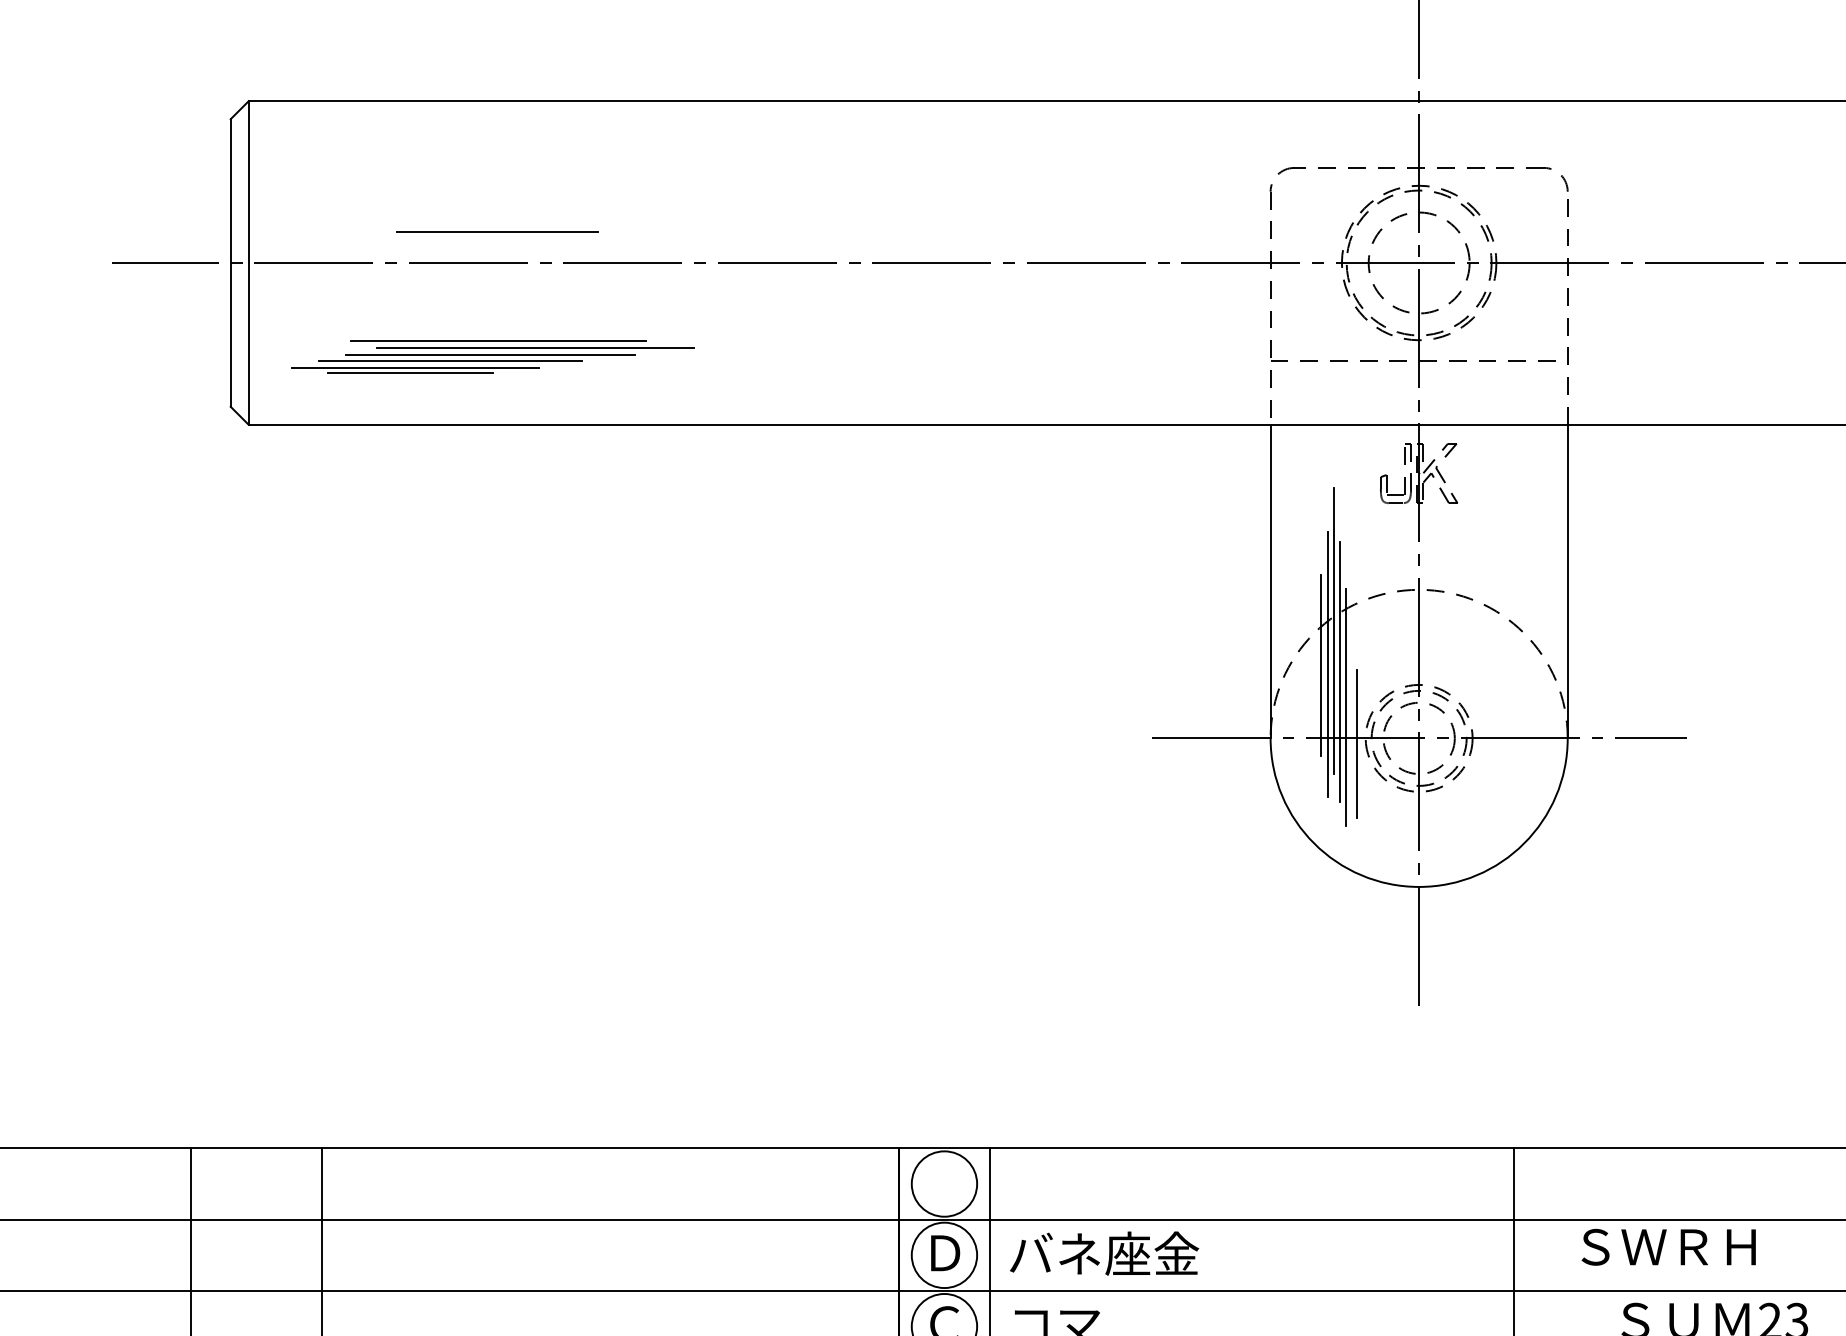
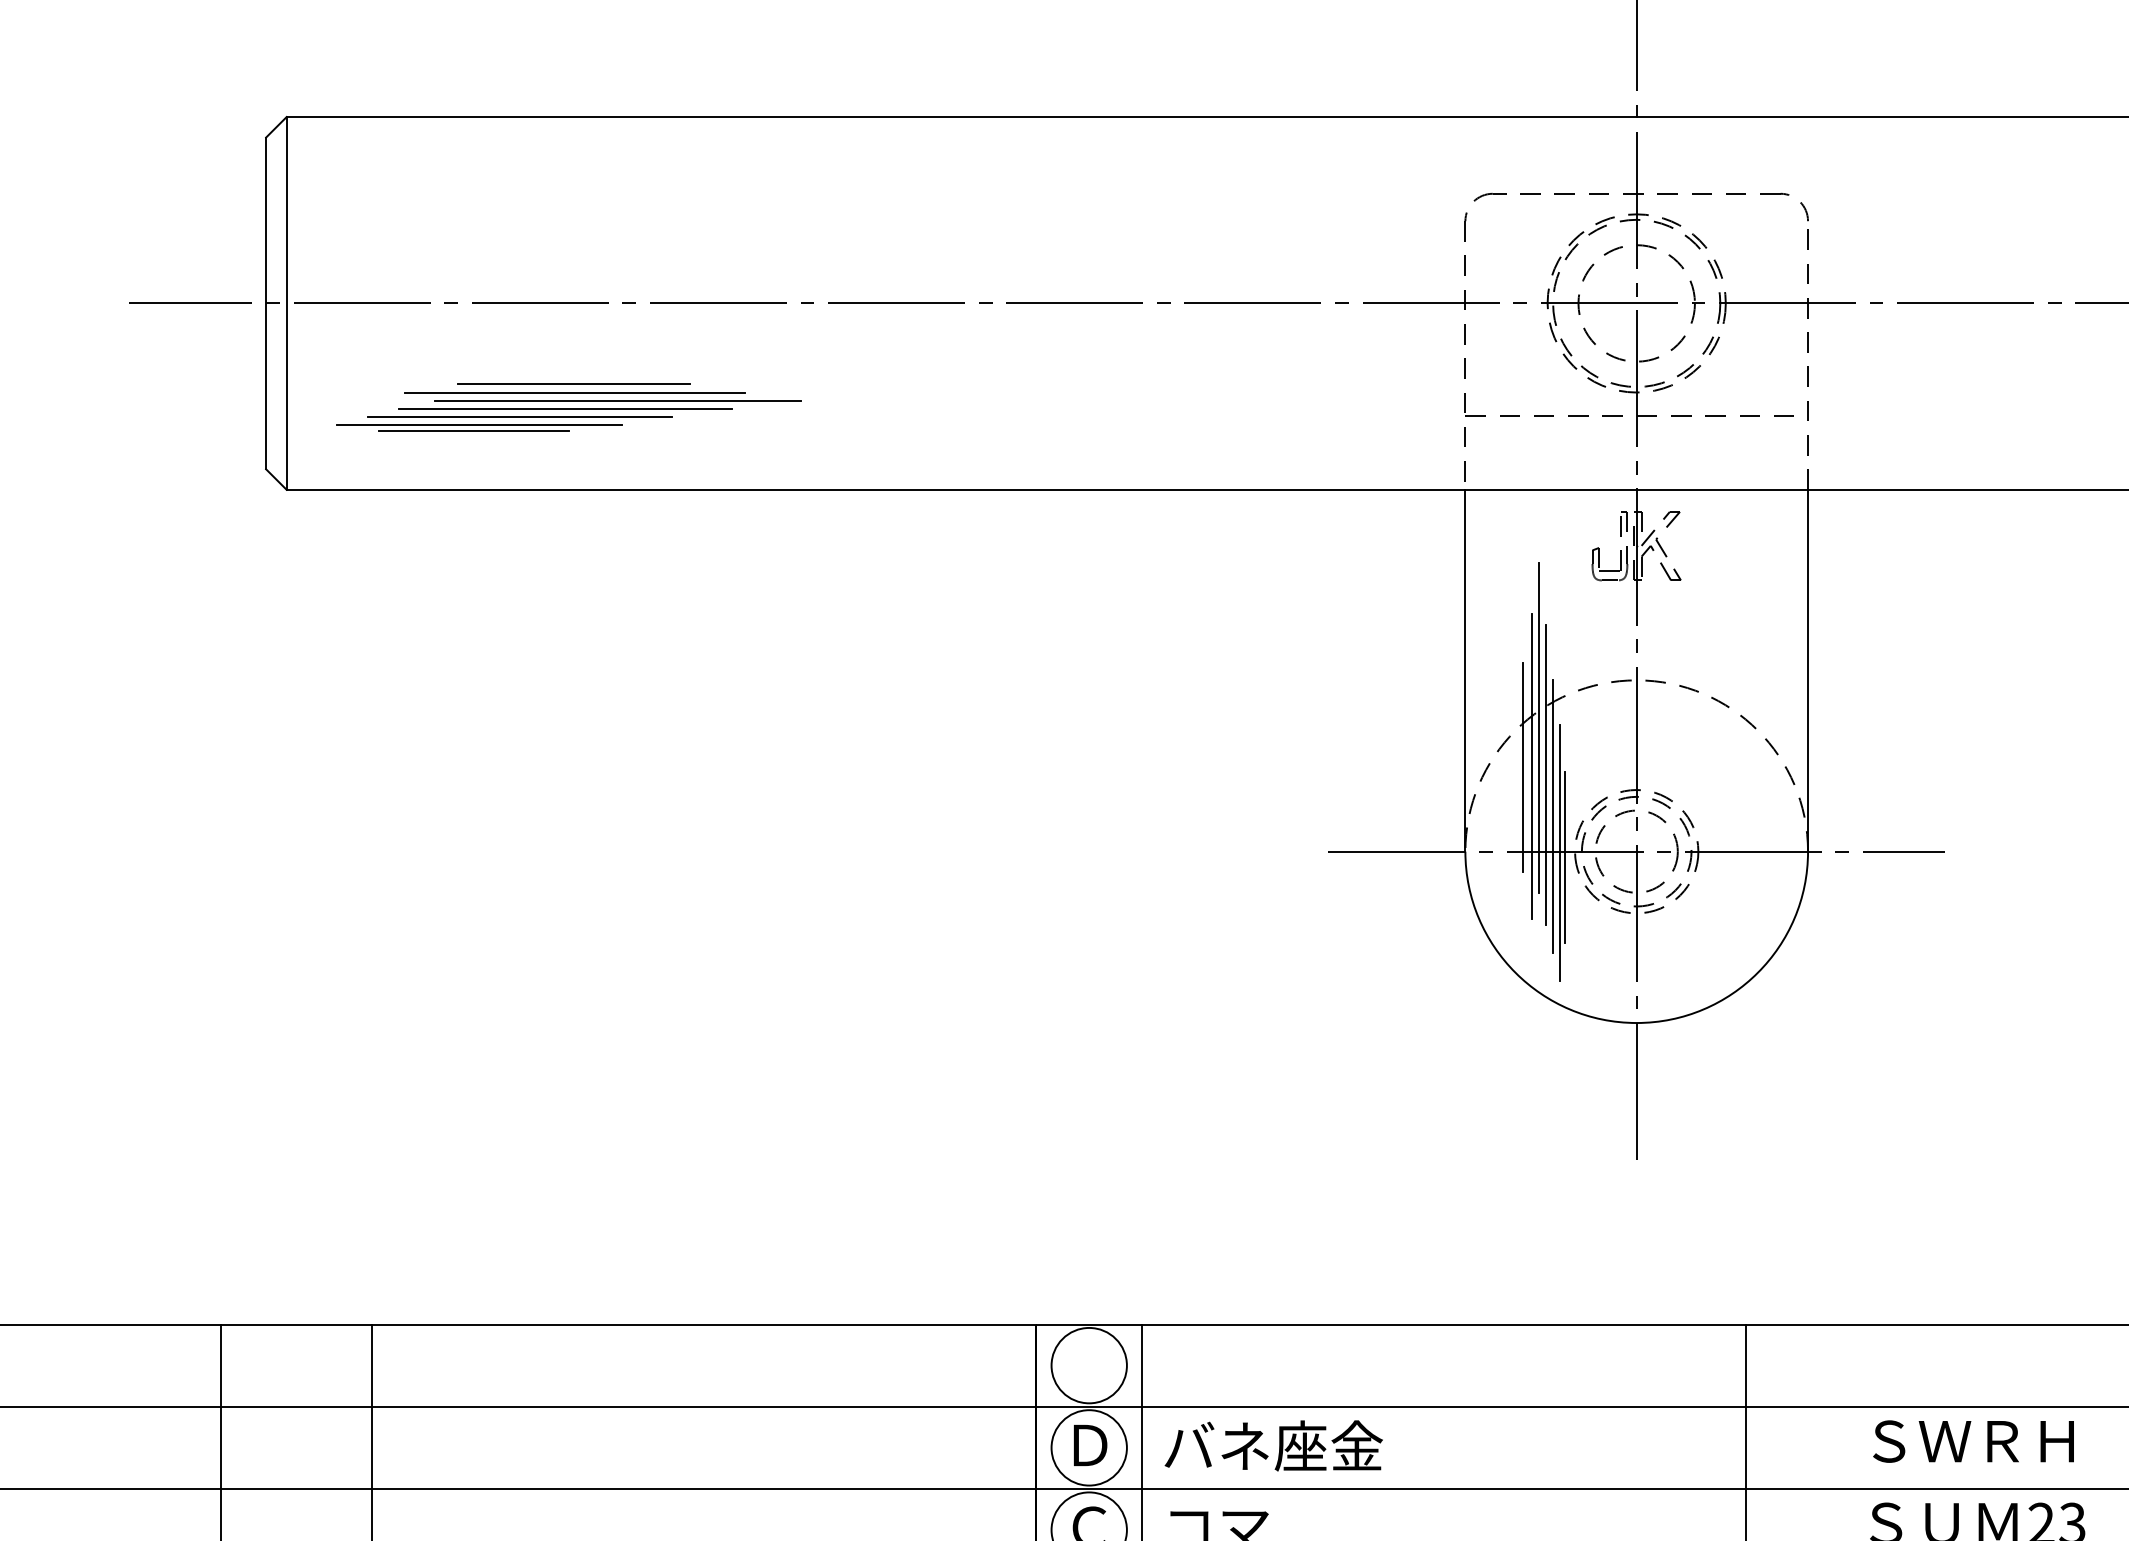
line: (497, 230) -> (573, 383), moved
line: (1352, 739) -> (1559, 852), added
text: (1668, 1247) -> (1973, 1441), moved

